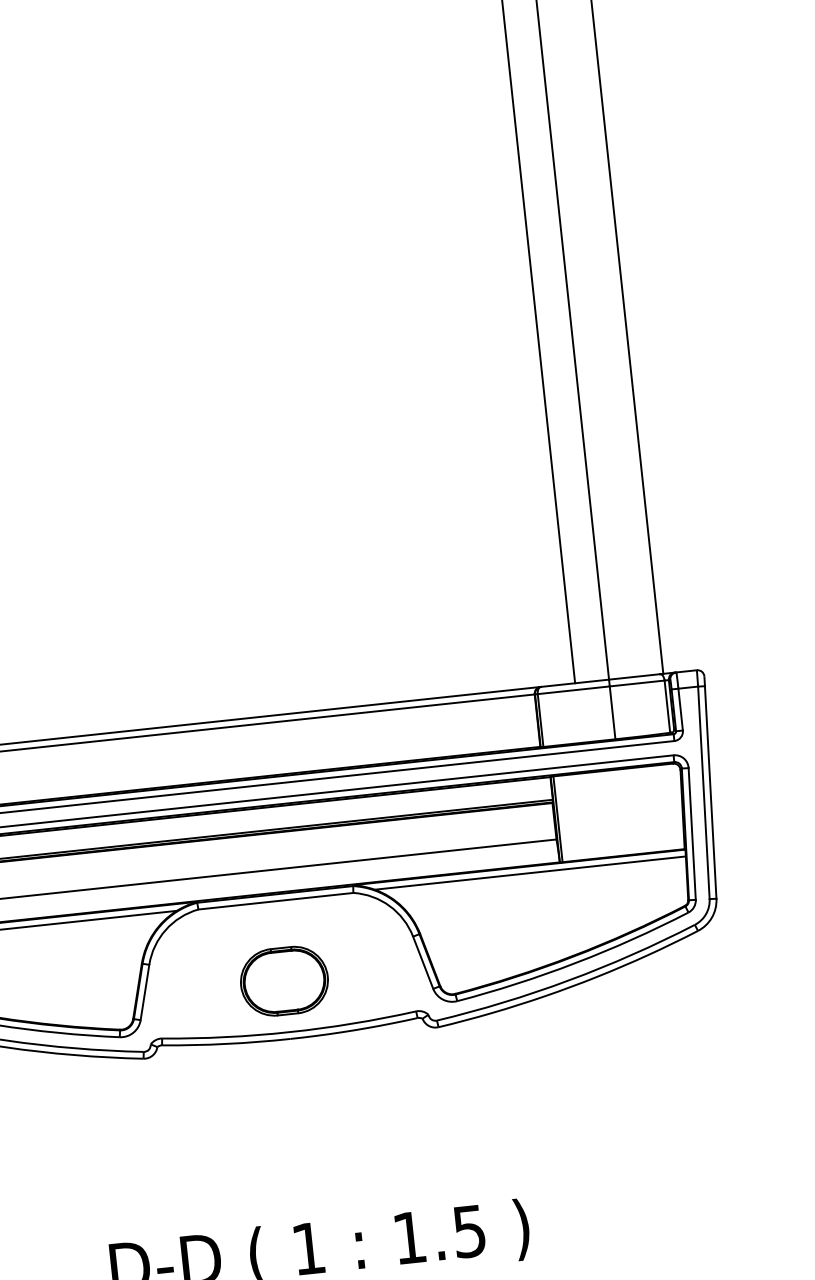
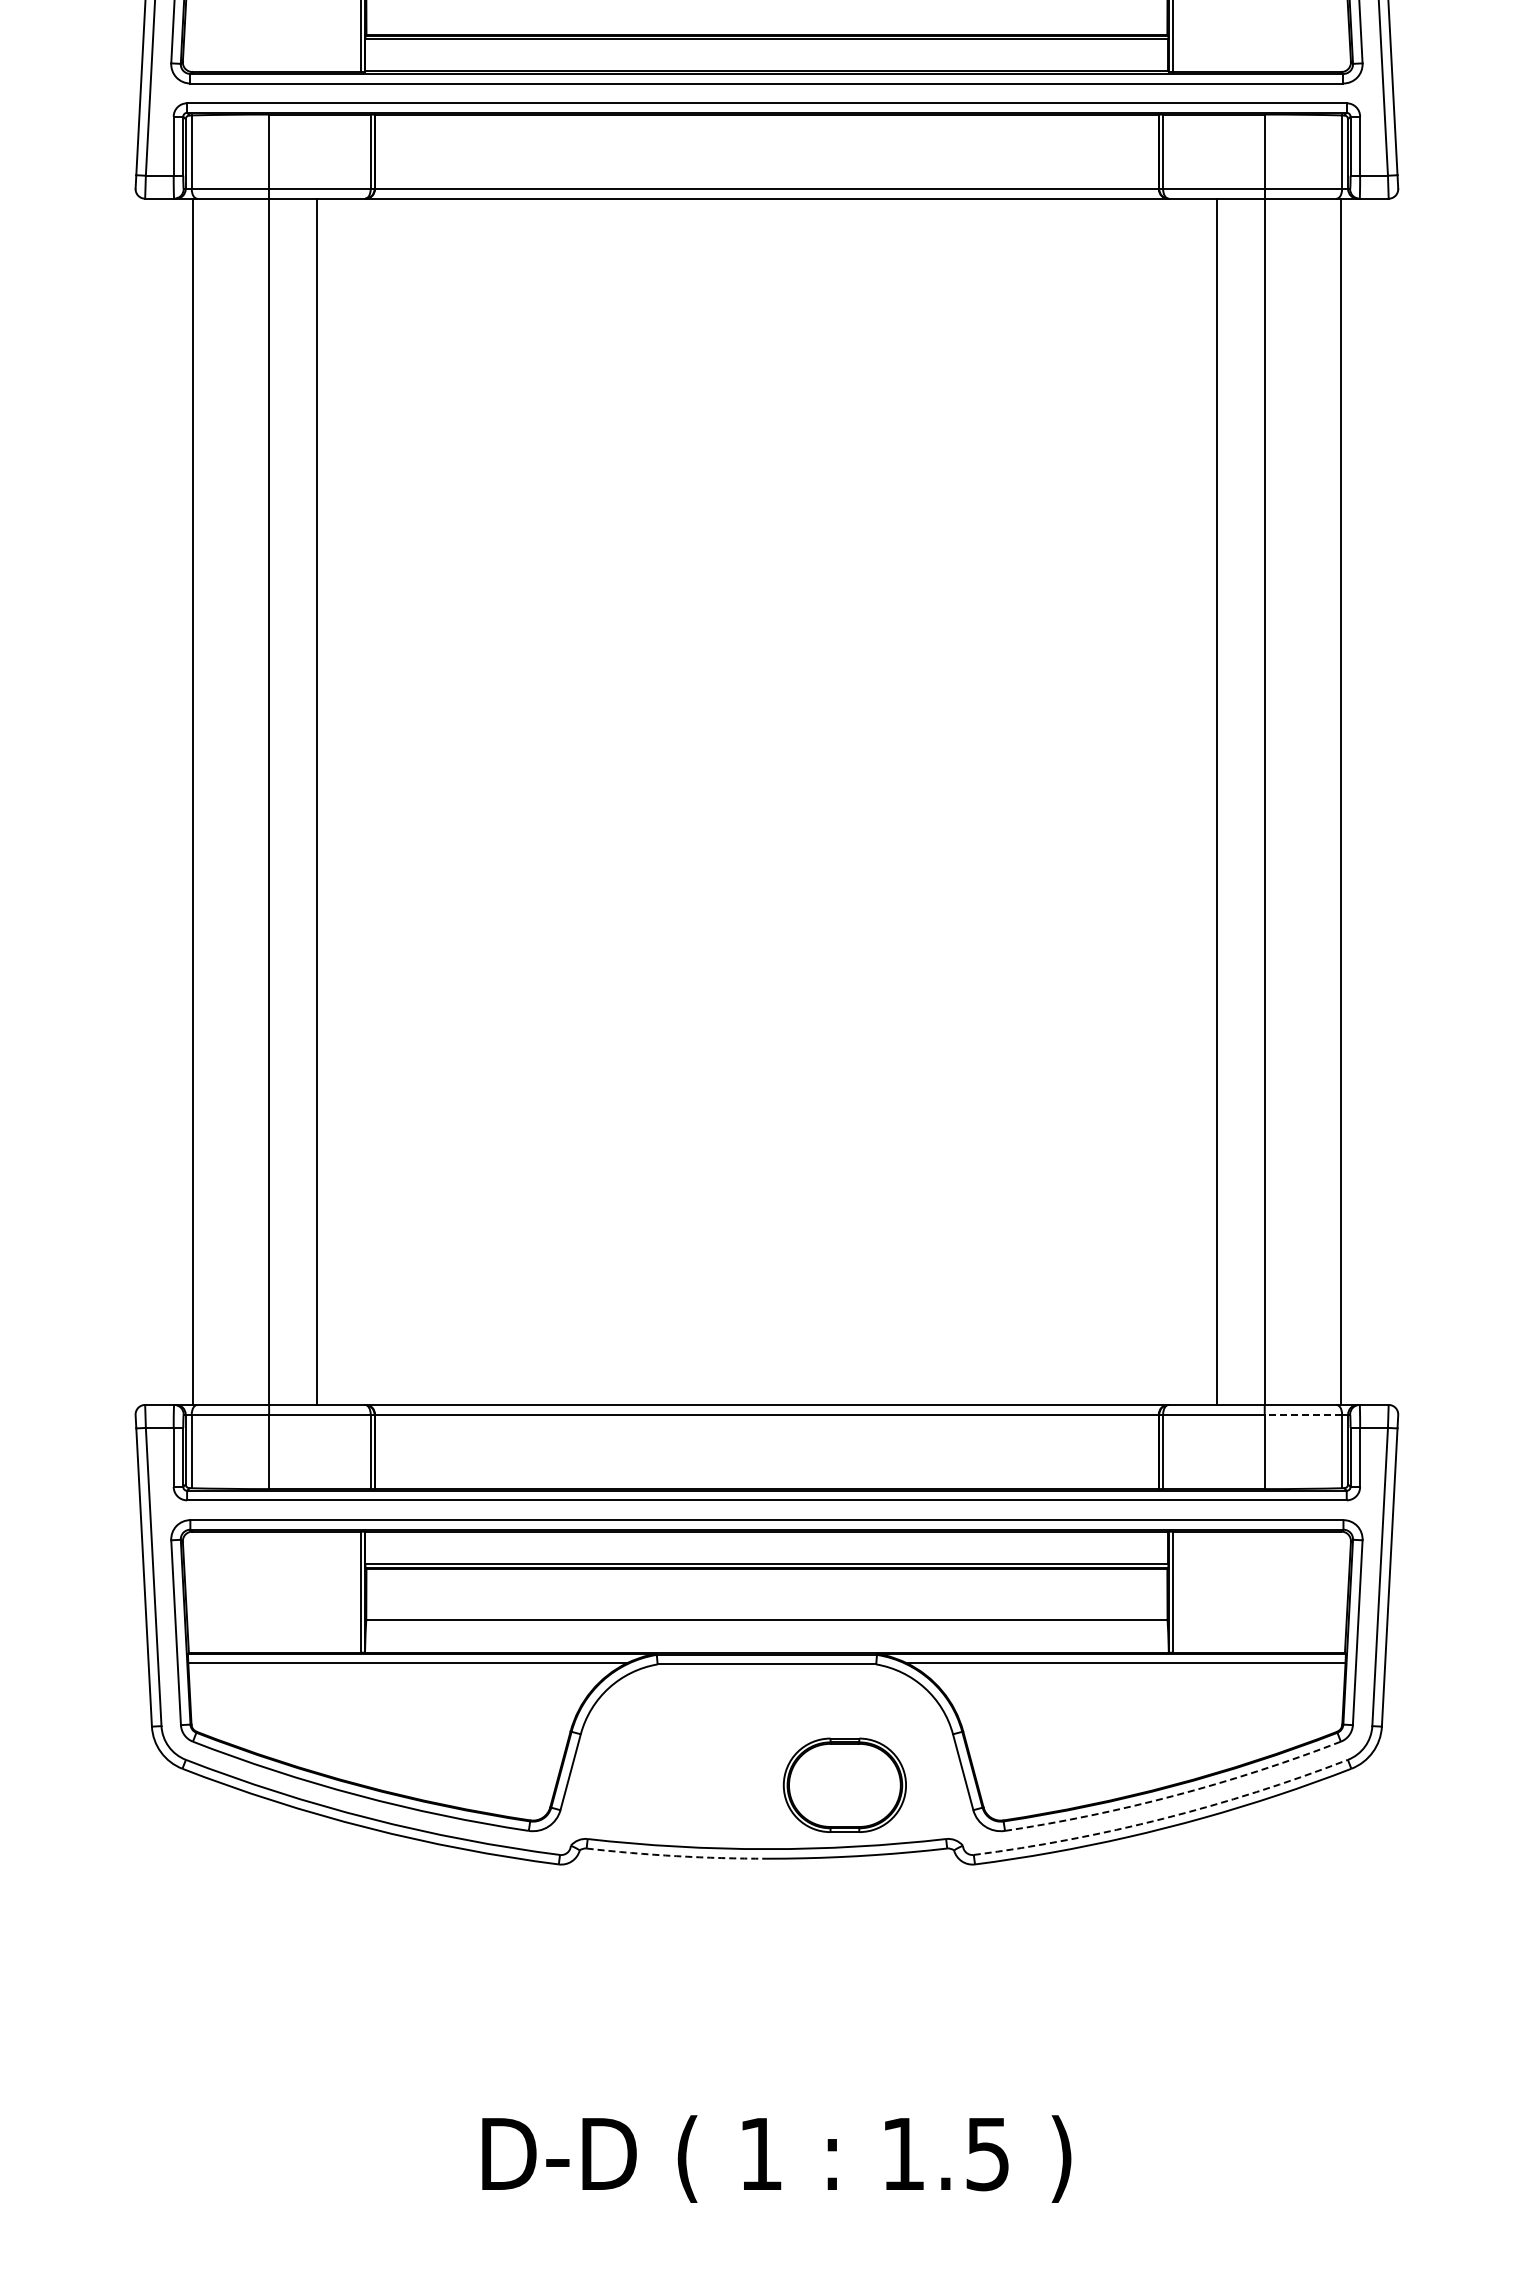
line: (637, 683) -> (1303, 1414), solid -> dashed
arc: (575, 963) -> (1175, 1795), solid -> dashed
part: (284, 980) -> (844, 1784), moved
arc: (568, 980) -> (1163, 1818), solid -> dashed
arc: (226, 1044) -> (676, 1856), solid -> dashed

